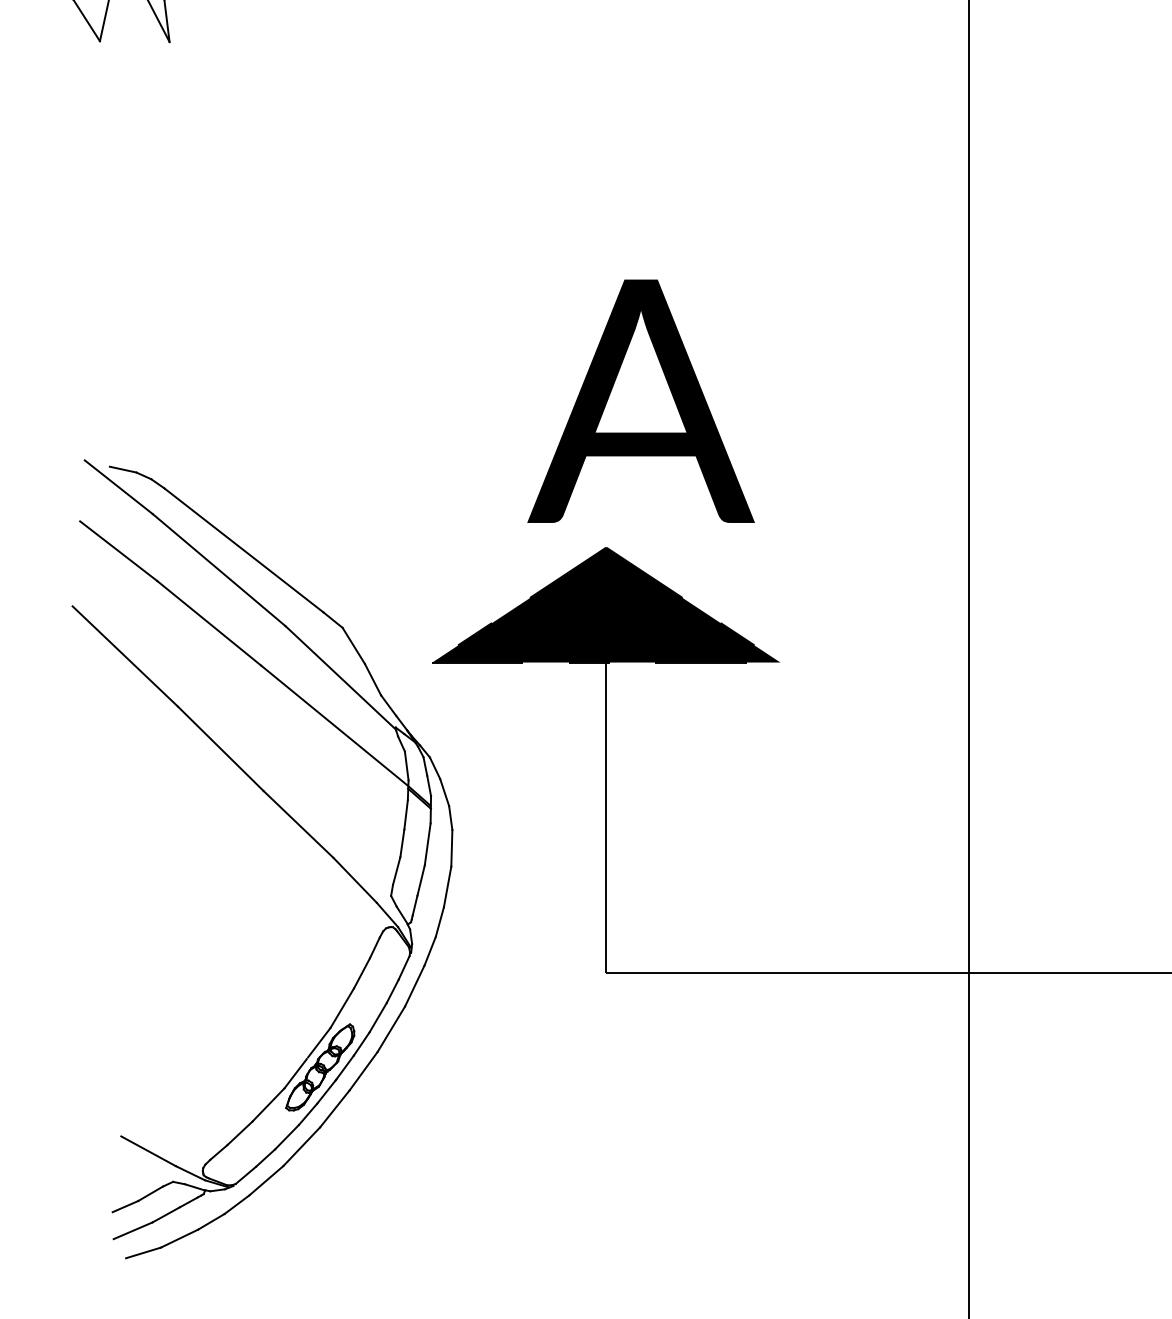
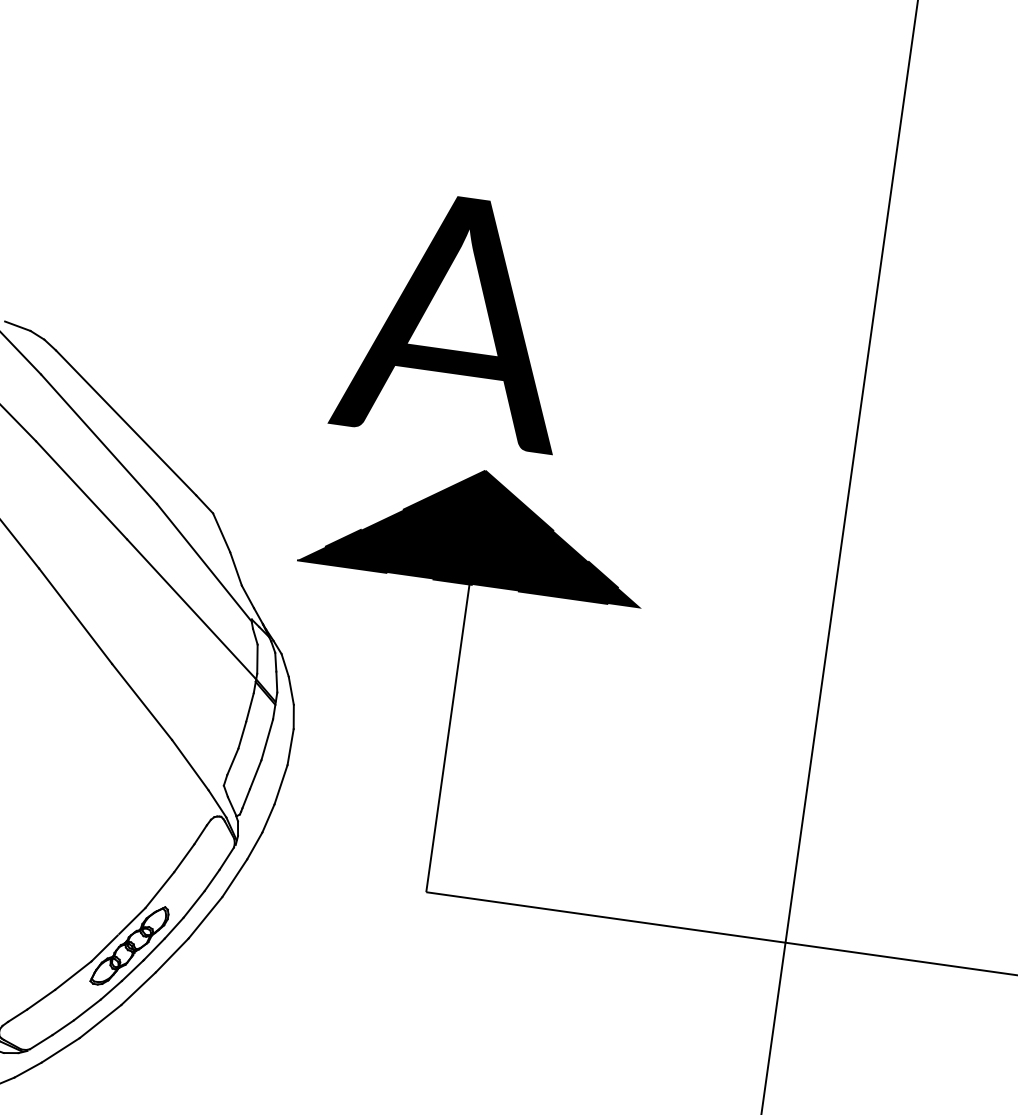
text: (640, 400) -> (456, 318), moved

